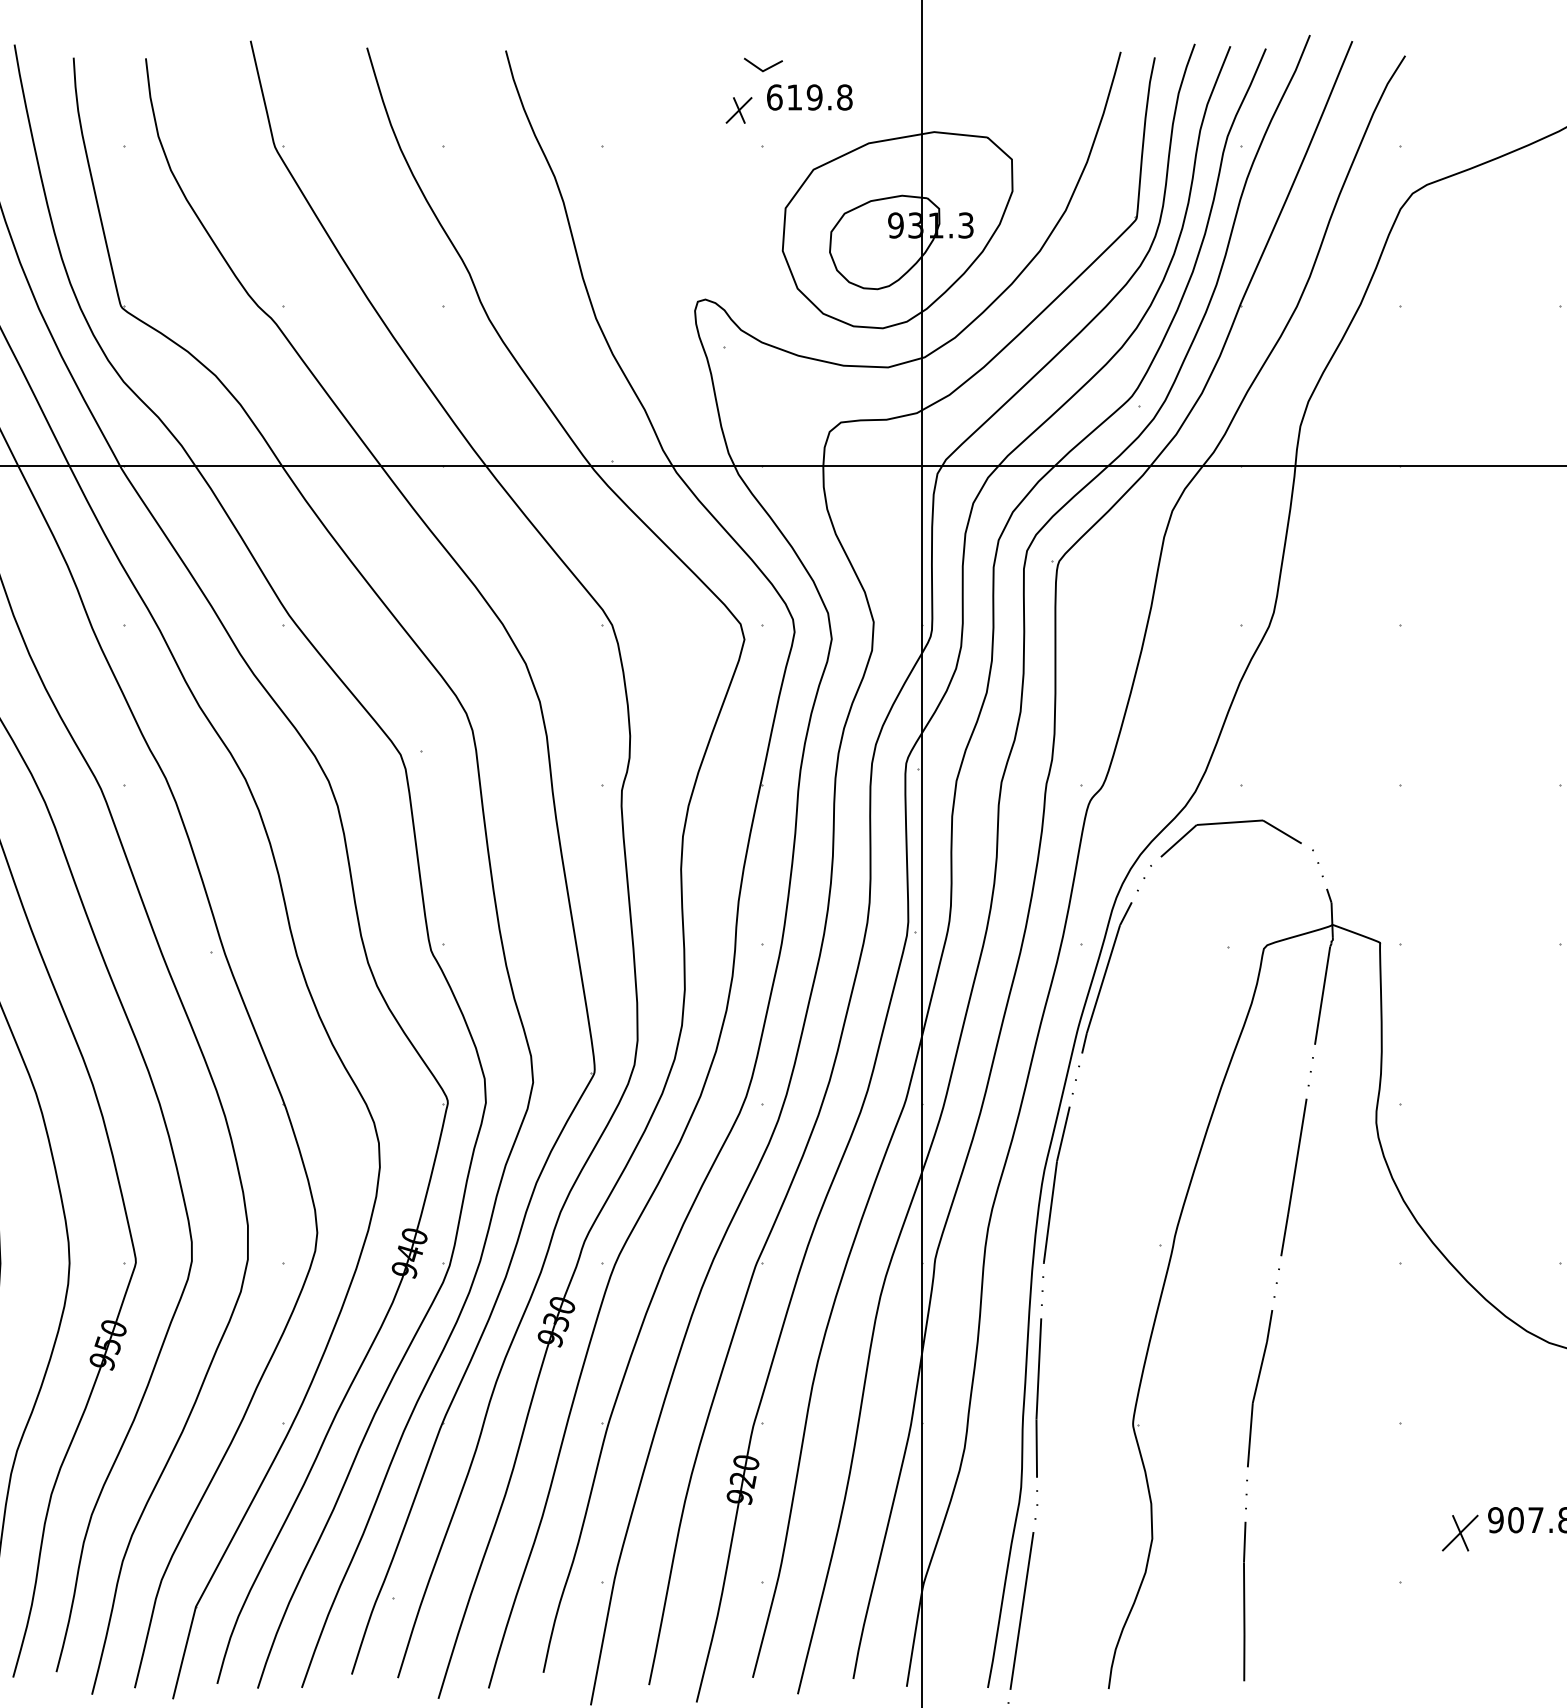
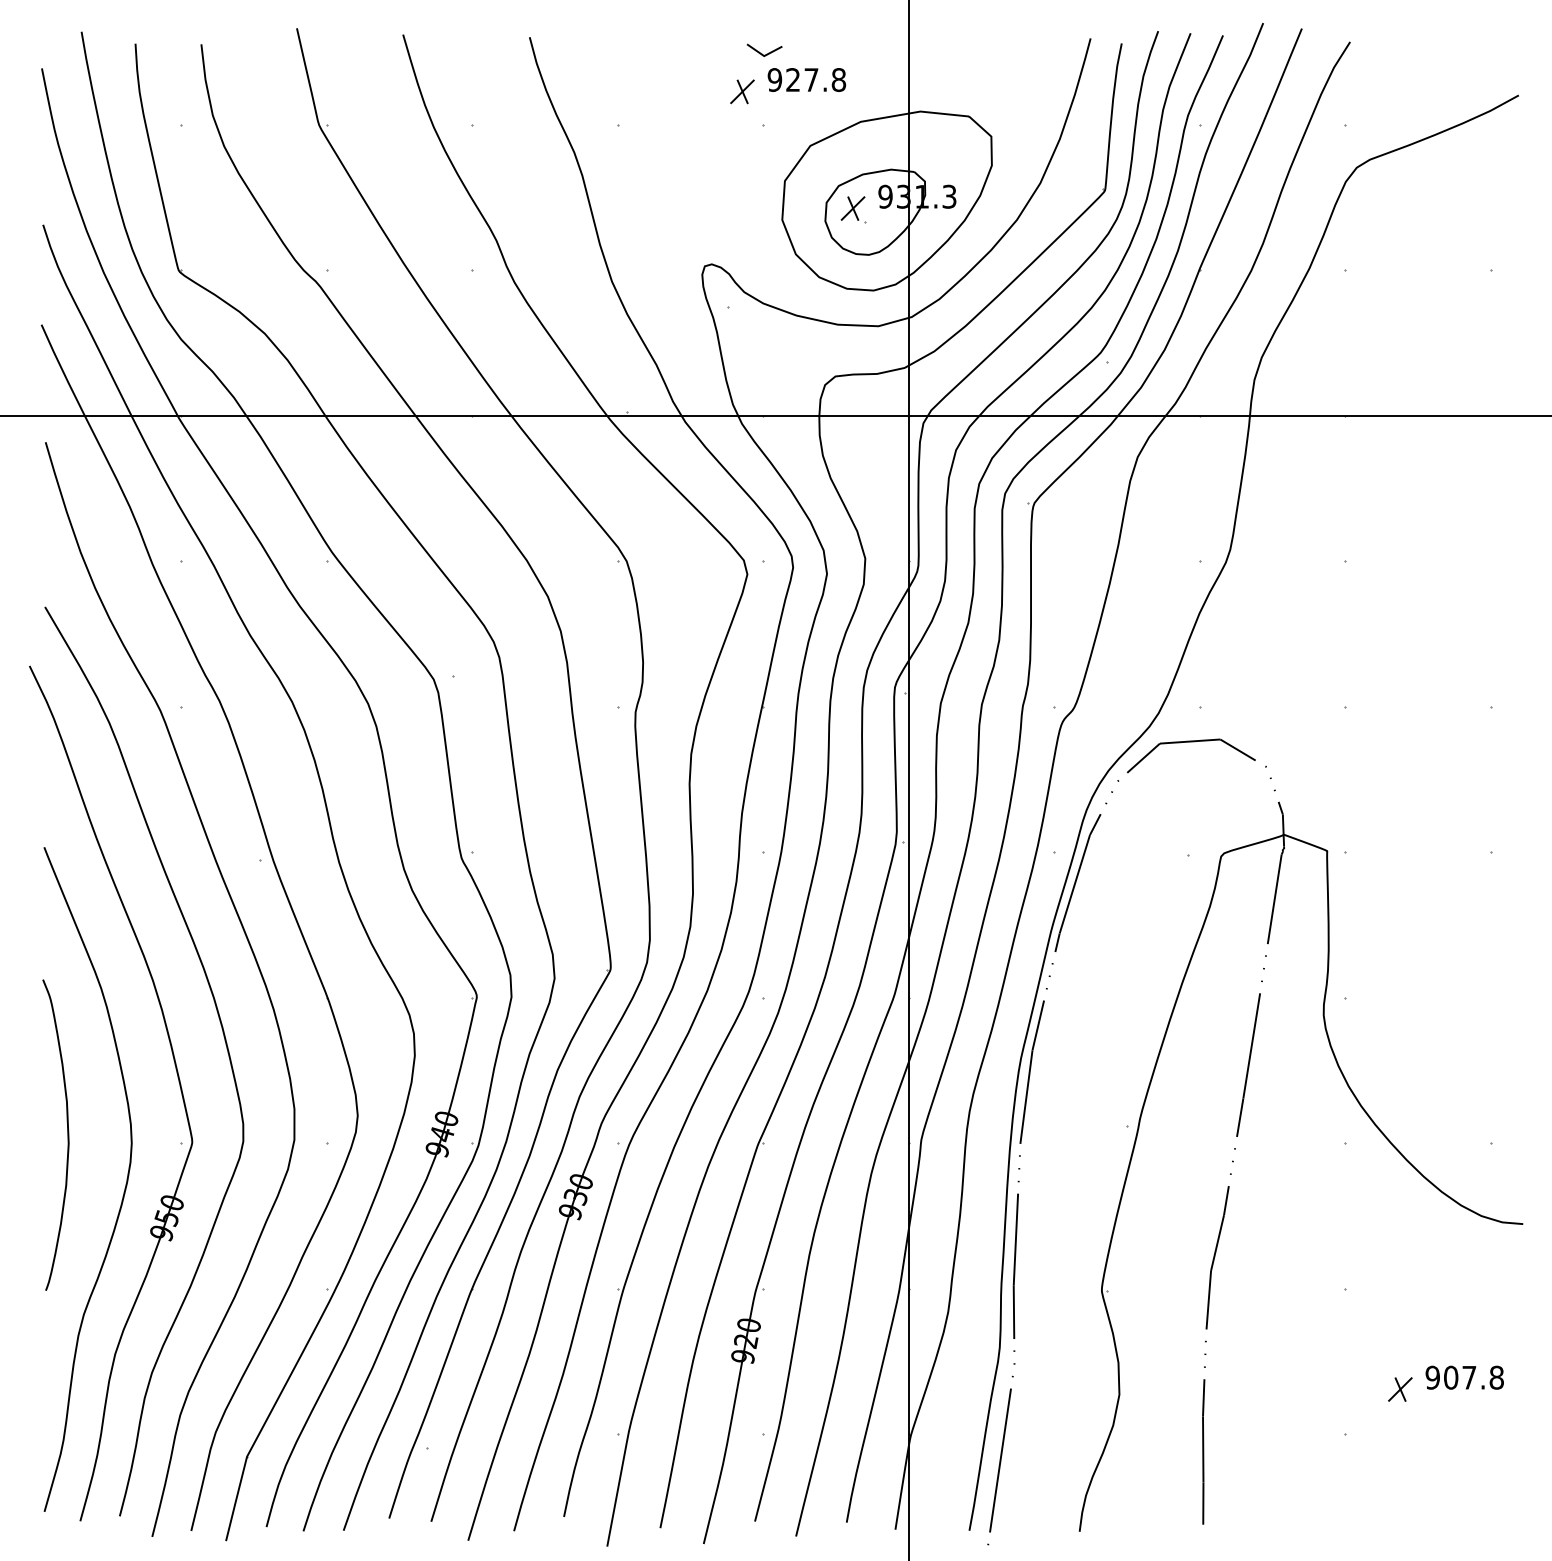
text: (793, 98) -> (792, 80), 619.8 -> 927.8
part: (860, 239) -> (853, 209), added
part: (1460, 1533) -> (1400, 1389), size x0.71

